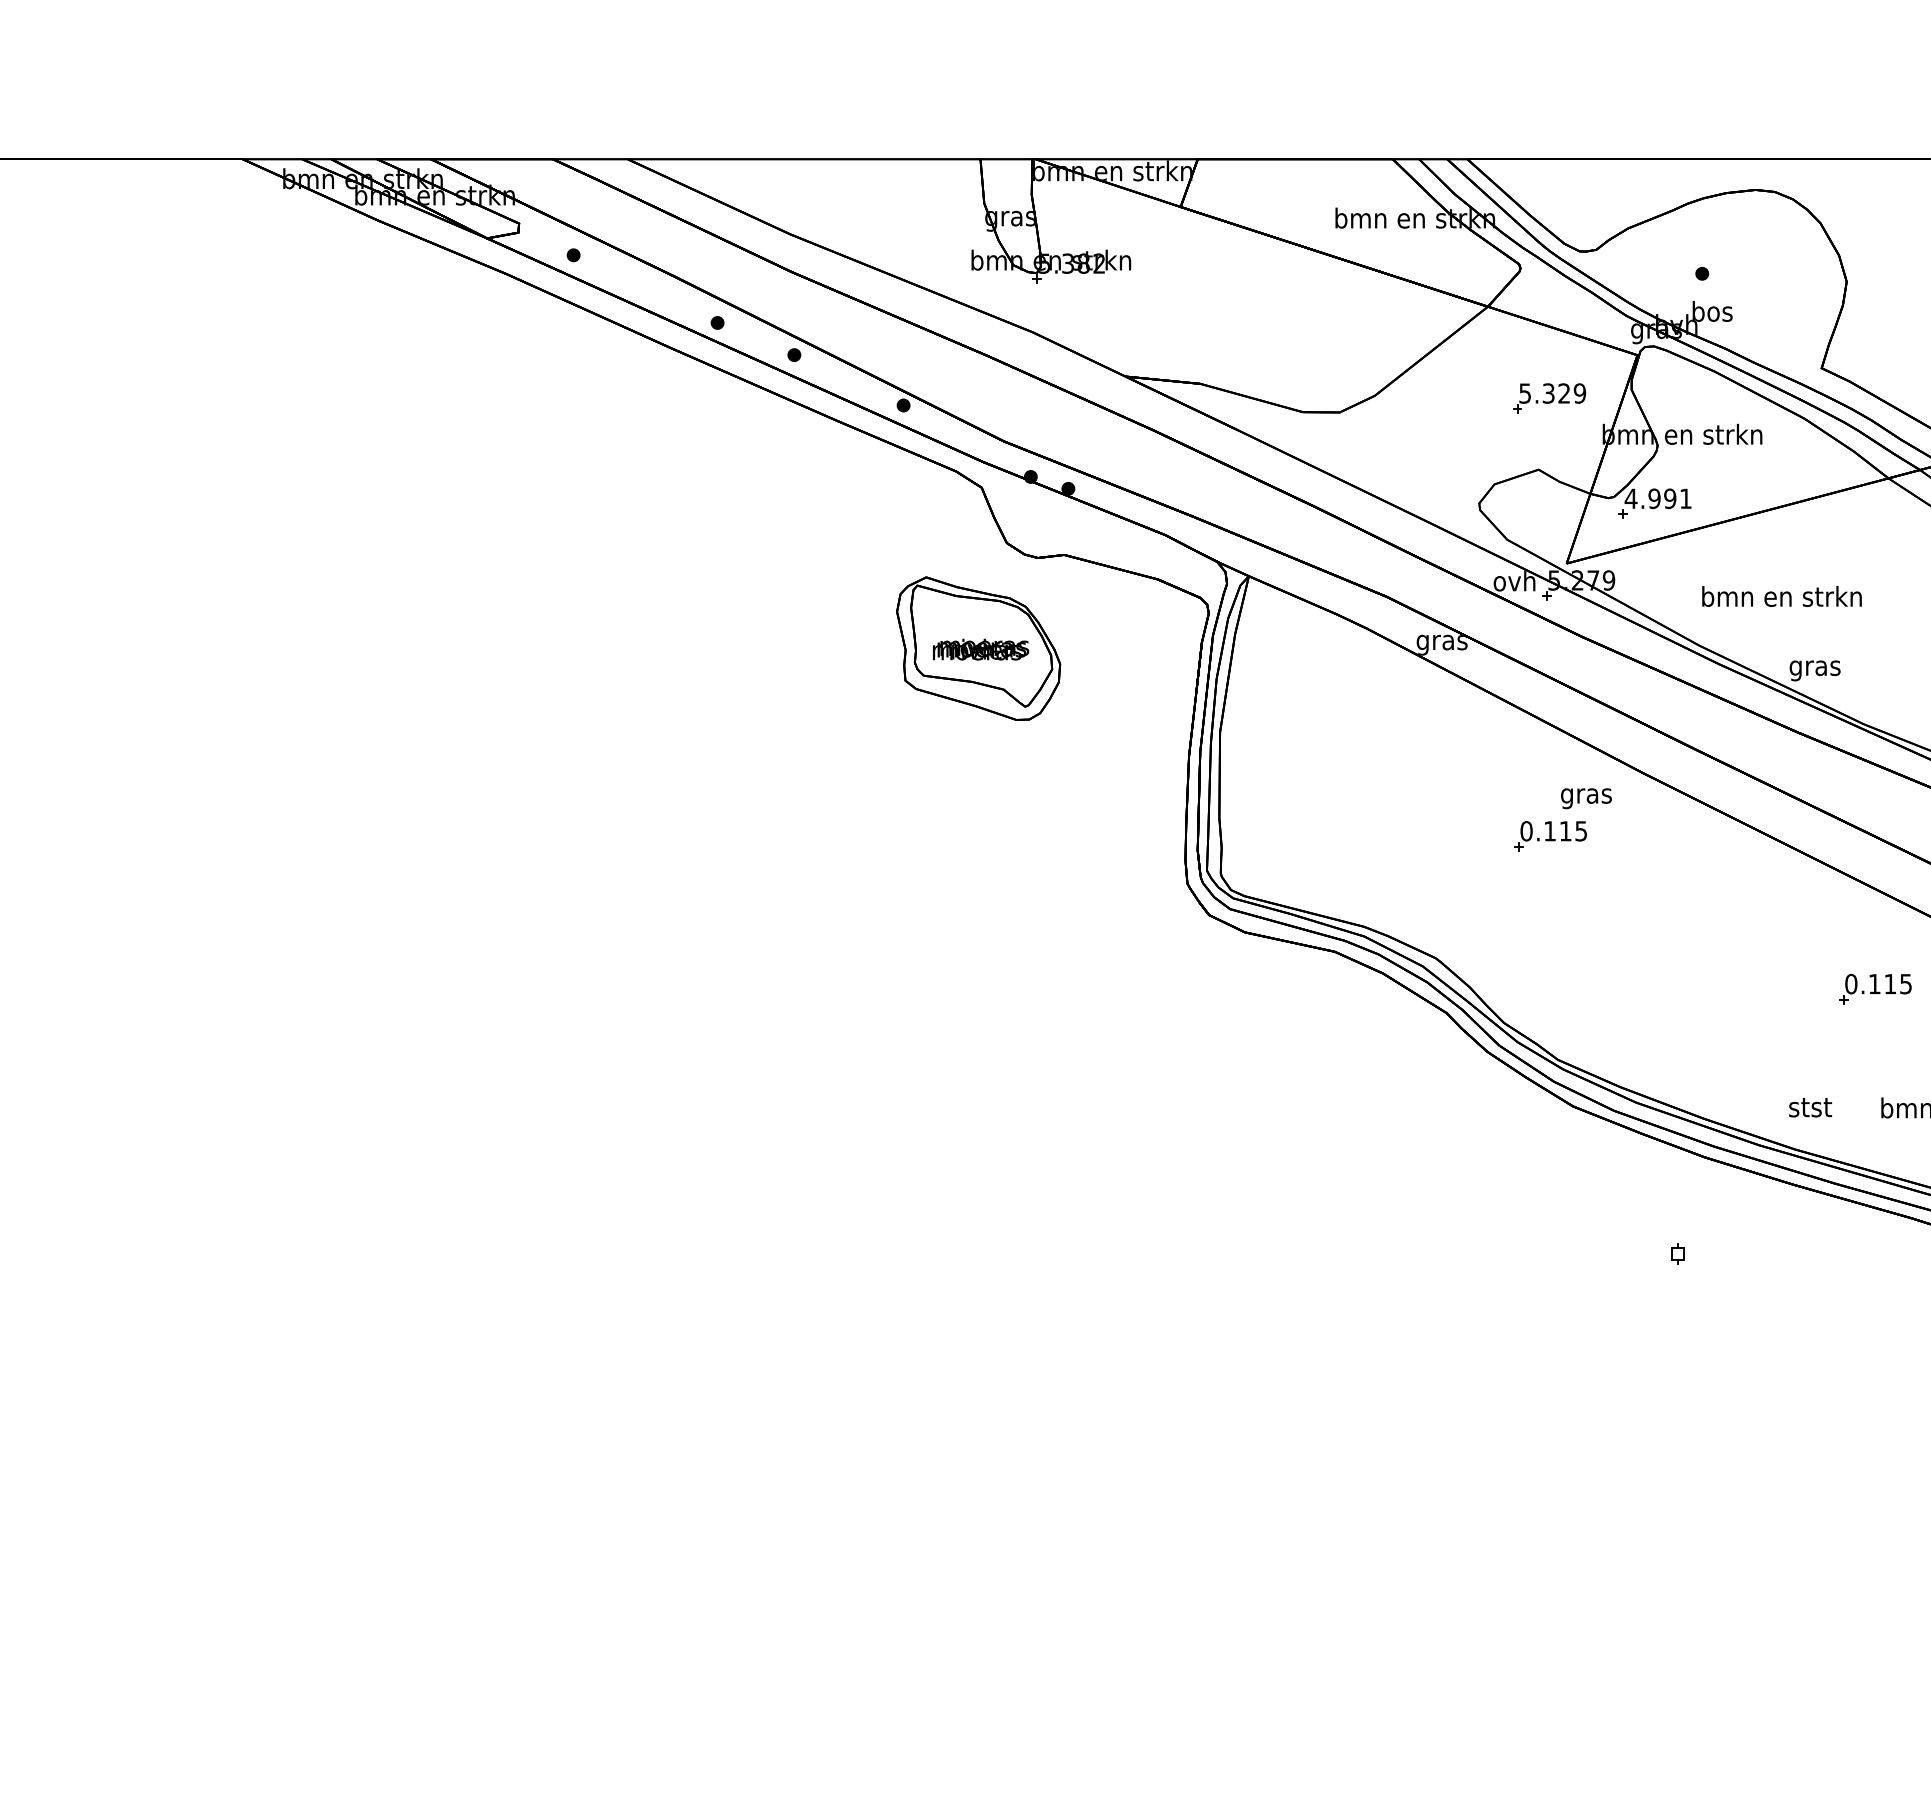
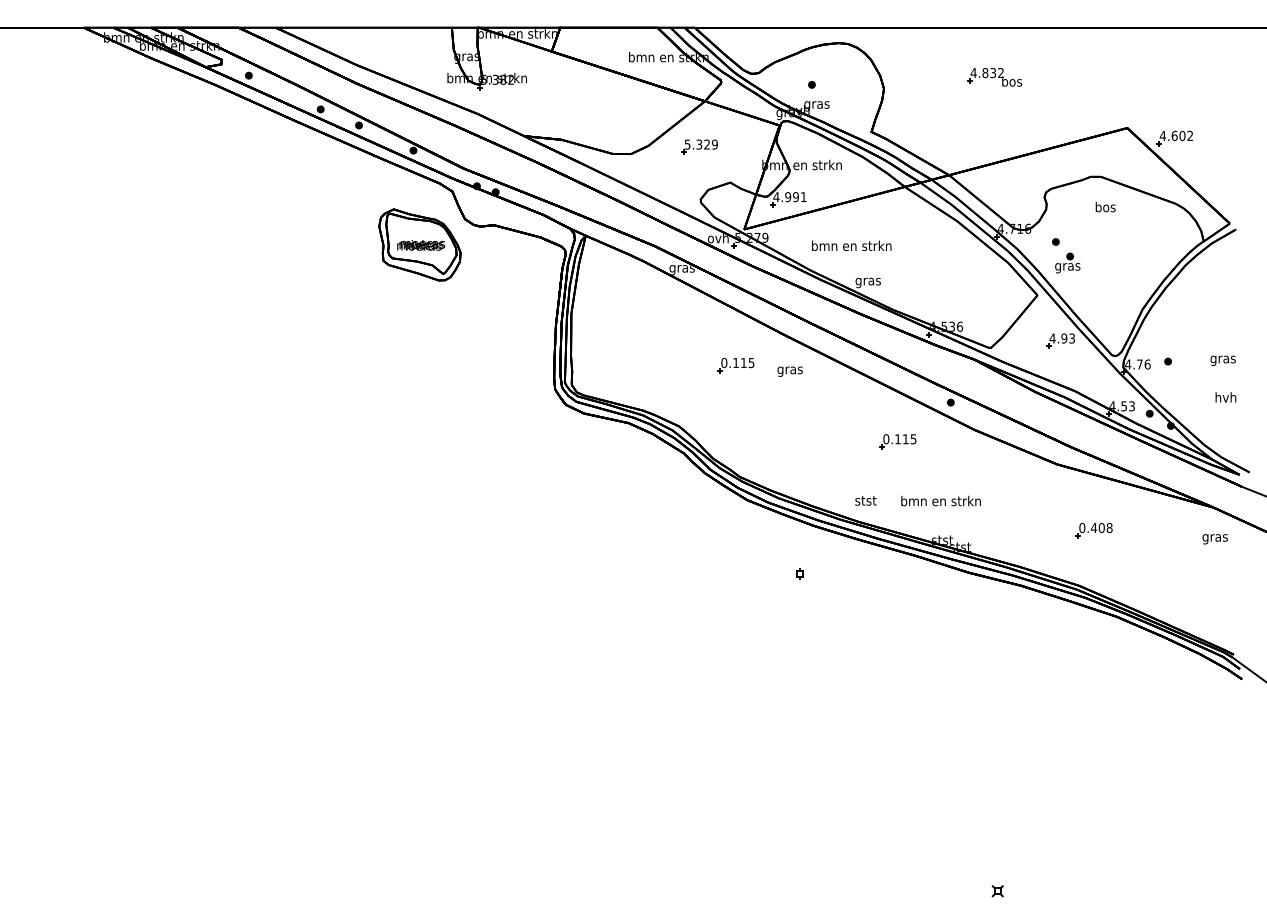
text: (1711, 313) -> (816, 104), bos -> gras
part: (1549, 397) -> (699, 146), moved
part: (977, 647) -> (419, 244), moved
text: (1585, 798) -> (789, 371), moved

